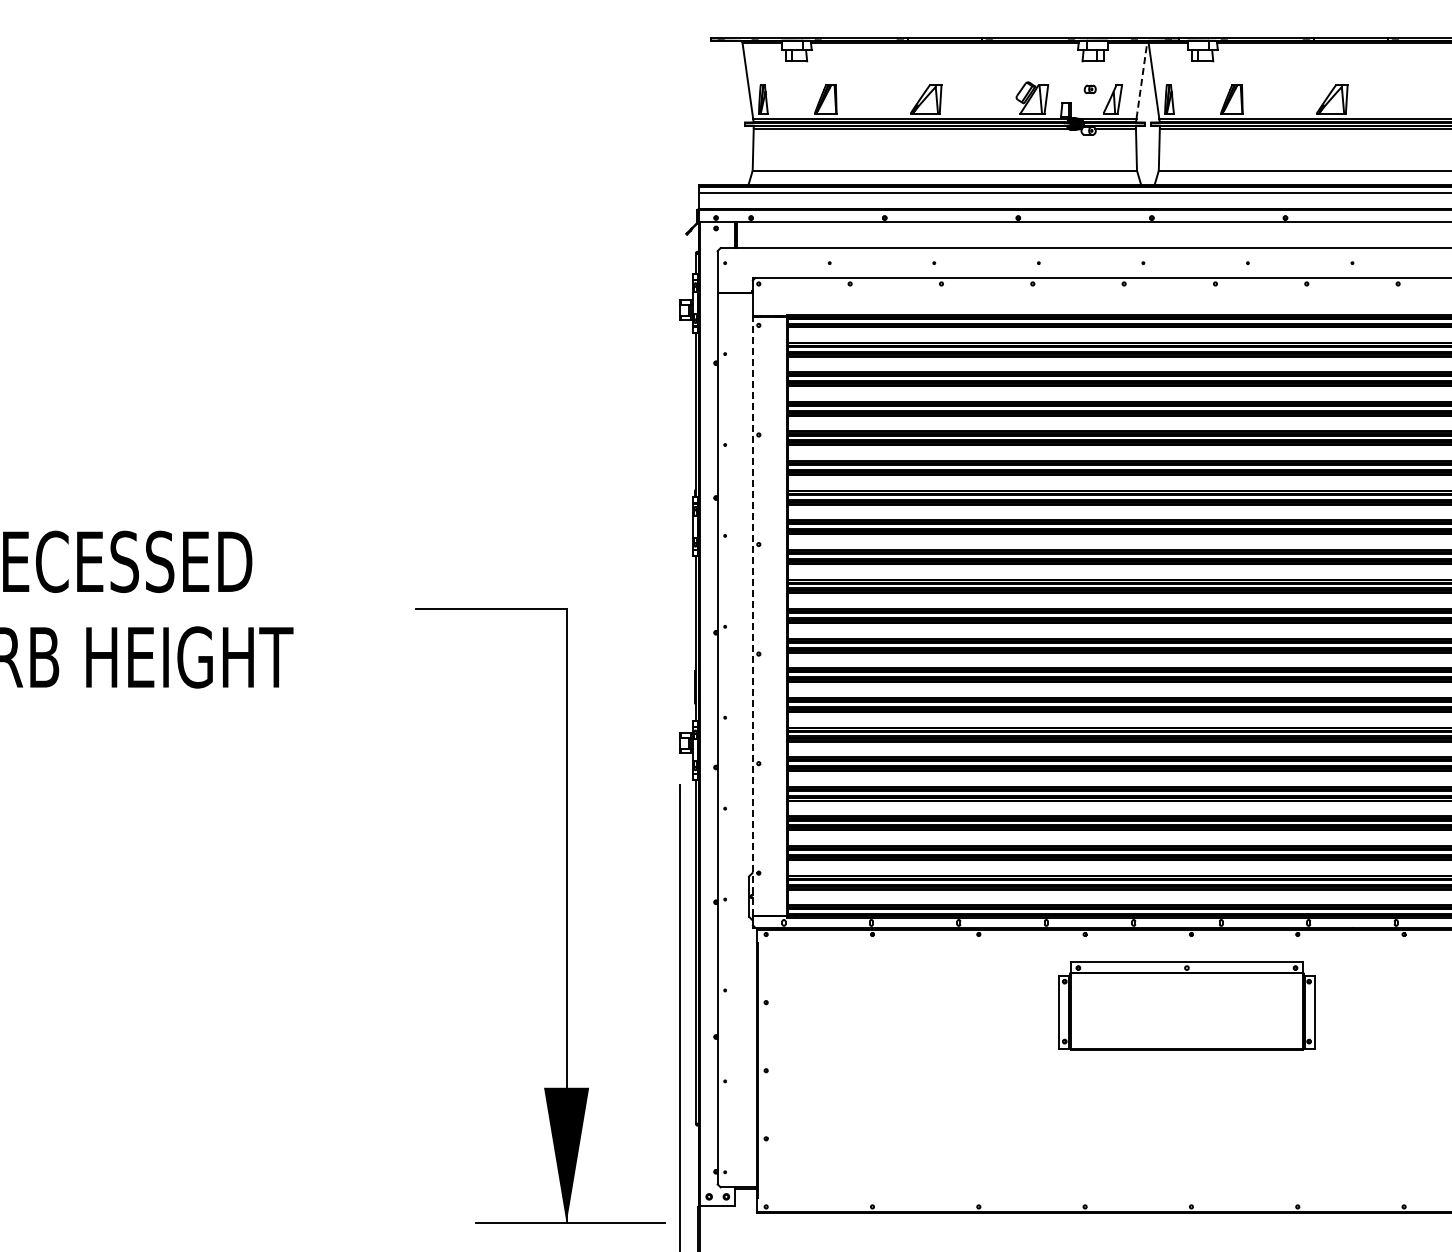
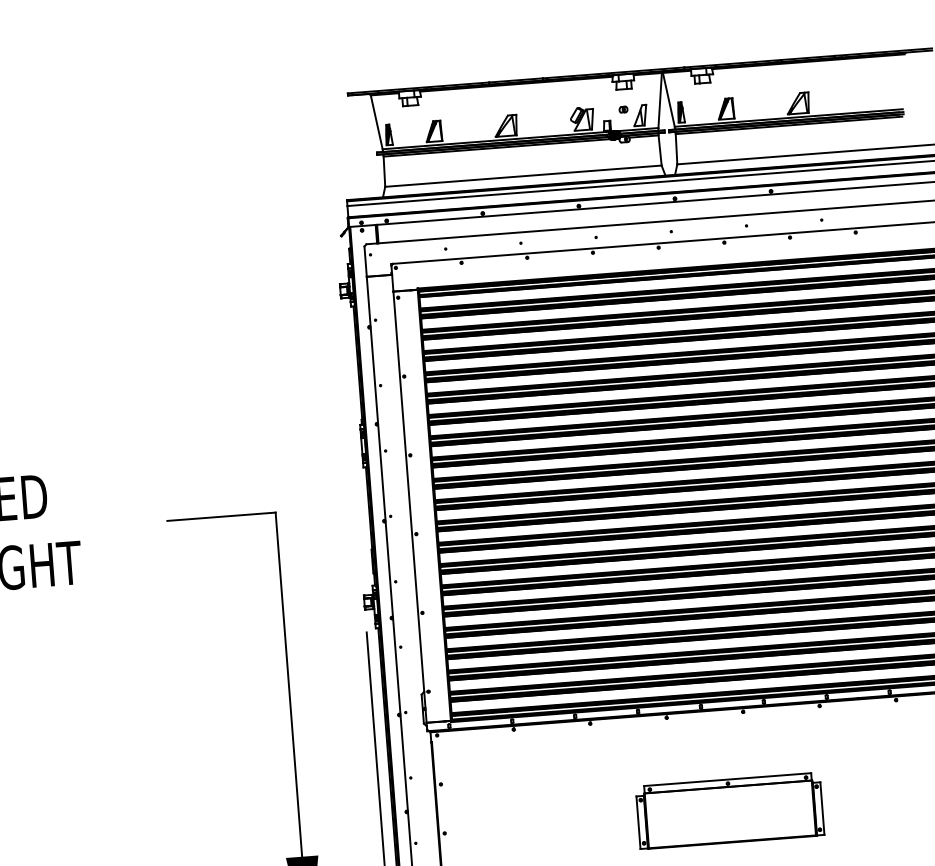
line: (1141, 80) -> (659, 100), dashed -> solid
line: (752, 616) -> (409, 507), dashed -> solid
part: (1186, 1005) -> (729, 810), moved

